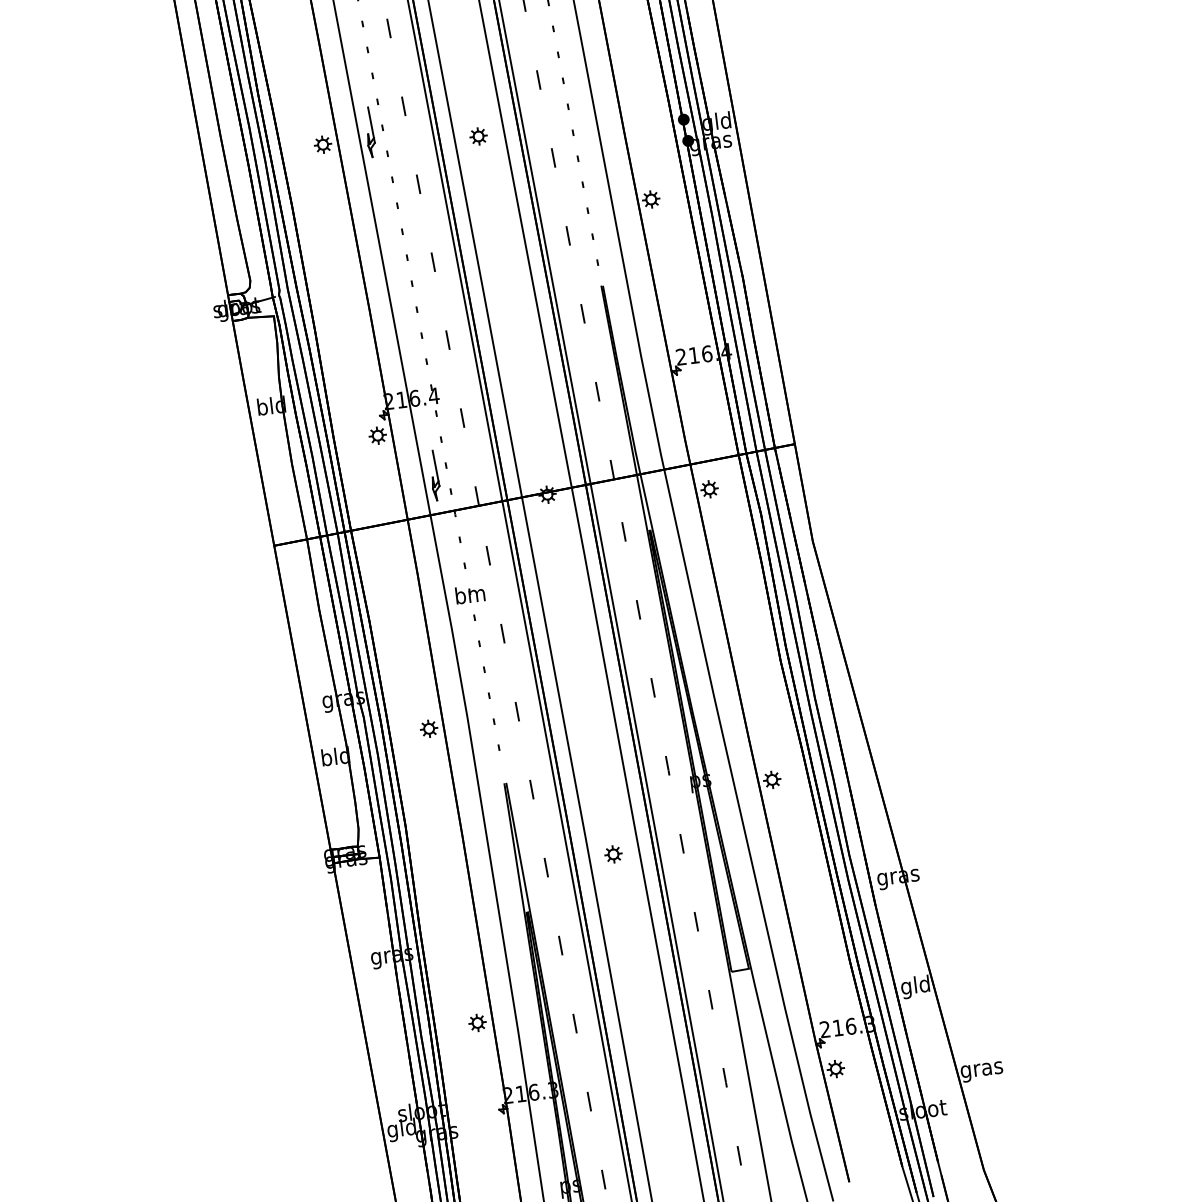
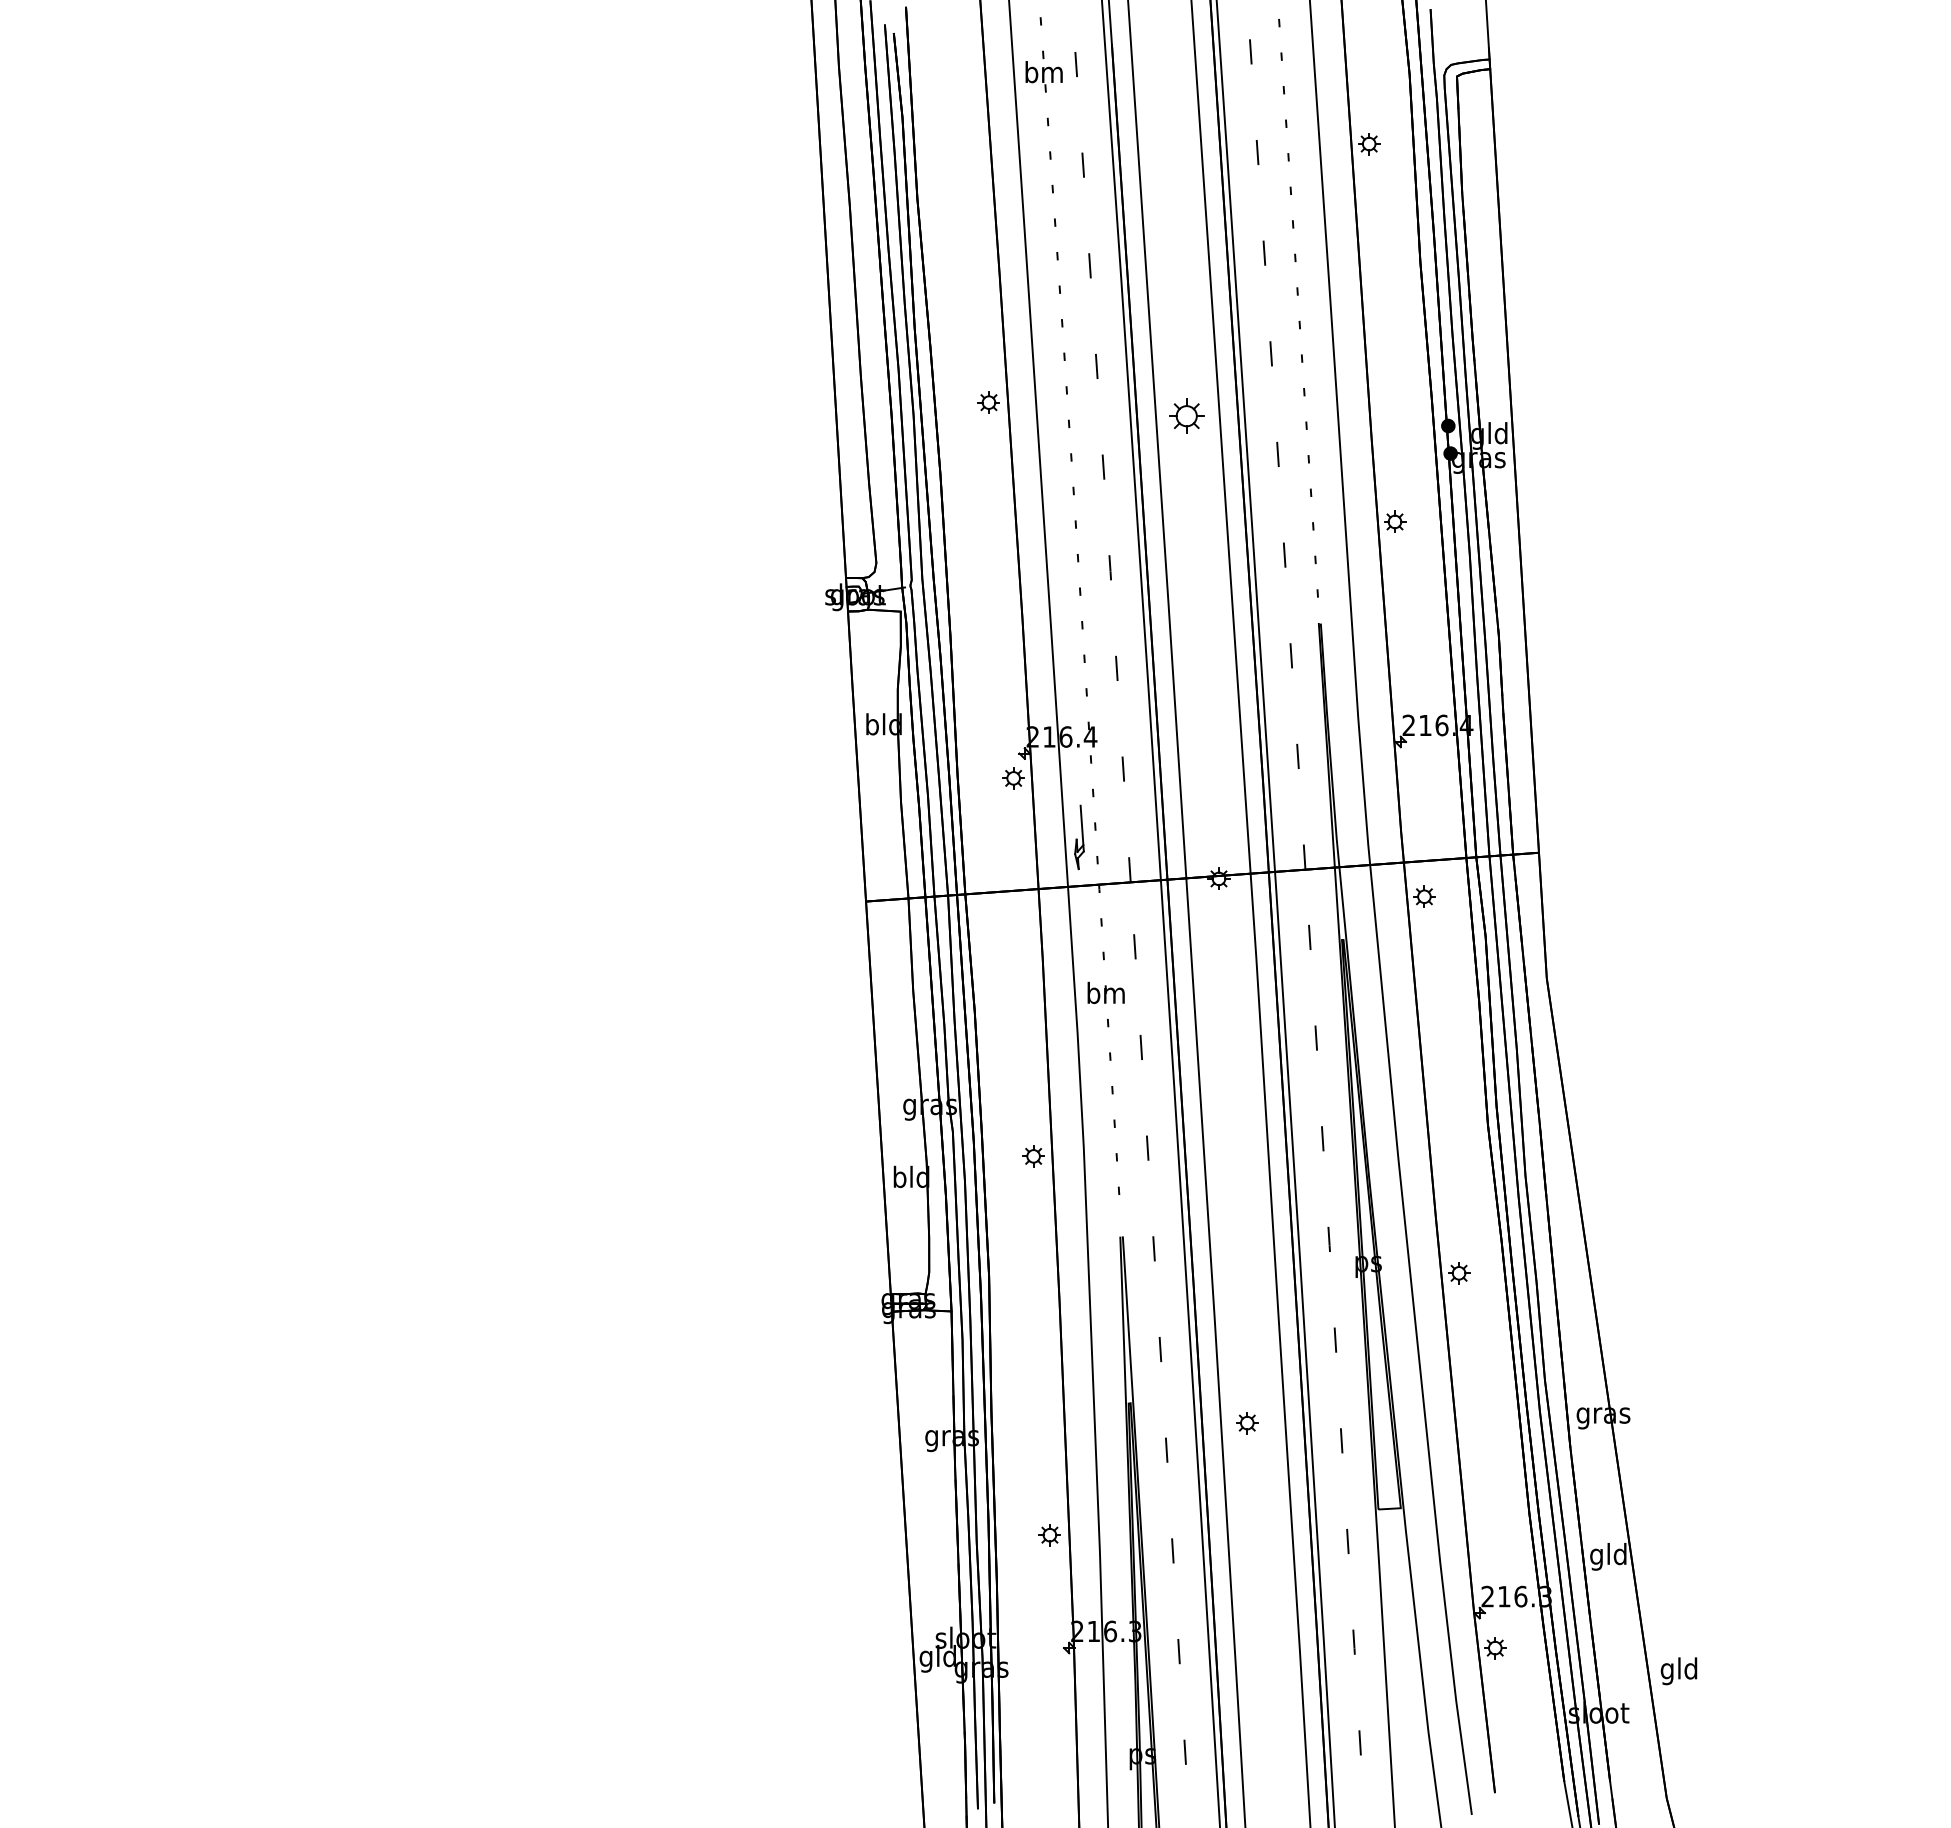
part: (370, 131) -> (1050, 393), removed
part: (478, 136) -> (1186, 415), size x1.6
part: (613, 854) -> (1247, 1423), moved
text: (981, 1069) -> (1679, 1671), gras -> gld

